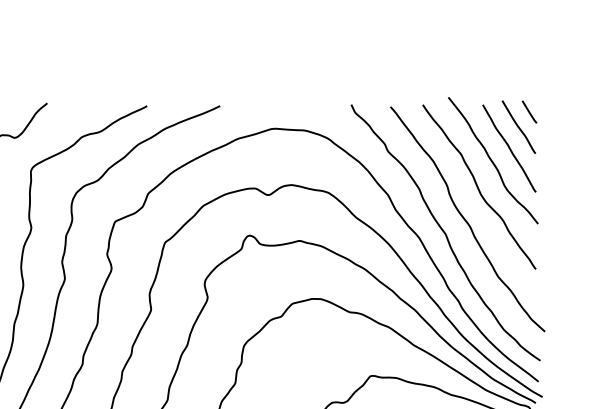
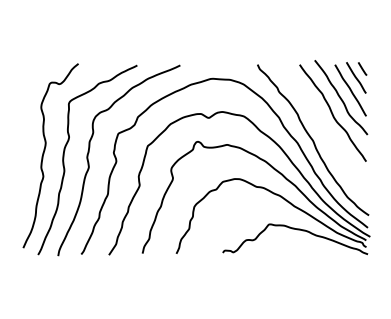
curve: (466, 218) -> (325, 131), removed

